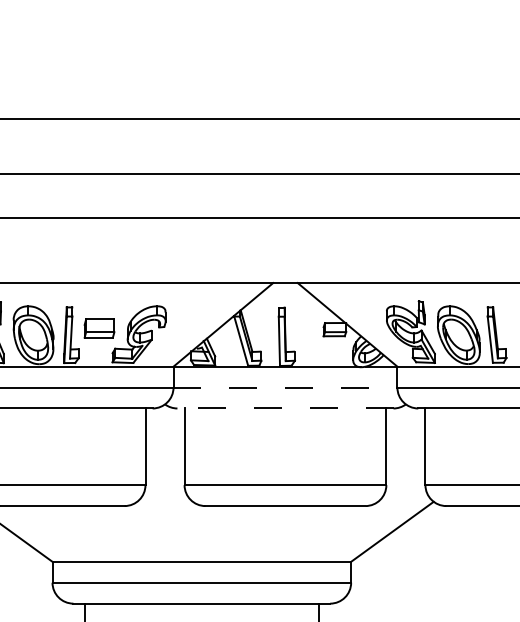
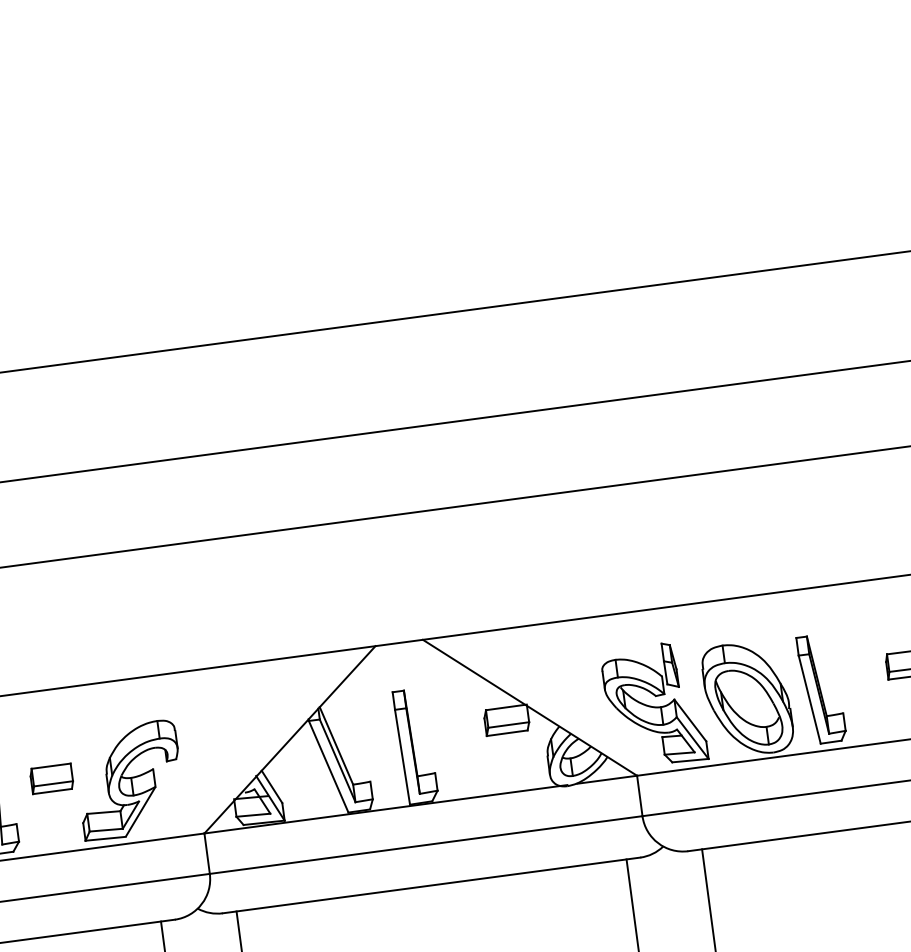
part: (99, 328) -> (51, 778), size x0.71
line: (285, 387) -> (426, 844), dashed -> solid
line: (284, 408) -> (429, 885), dashed -> solid

